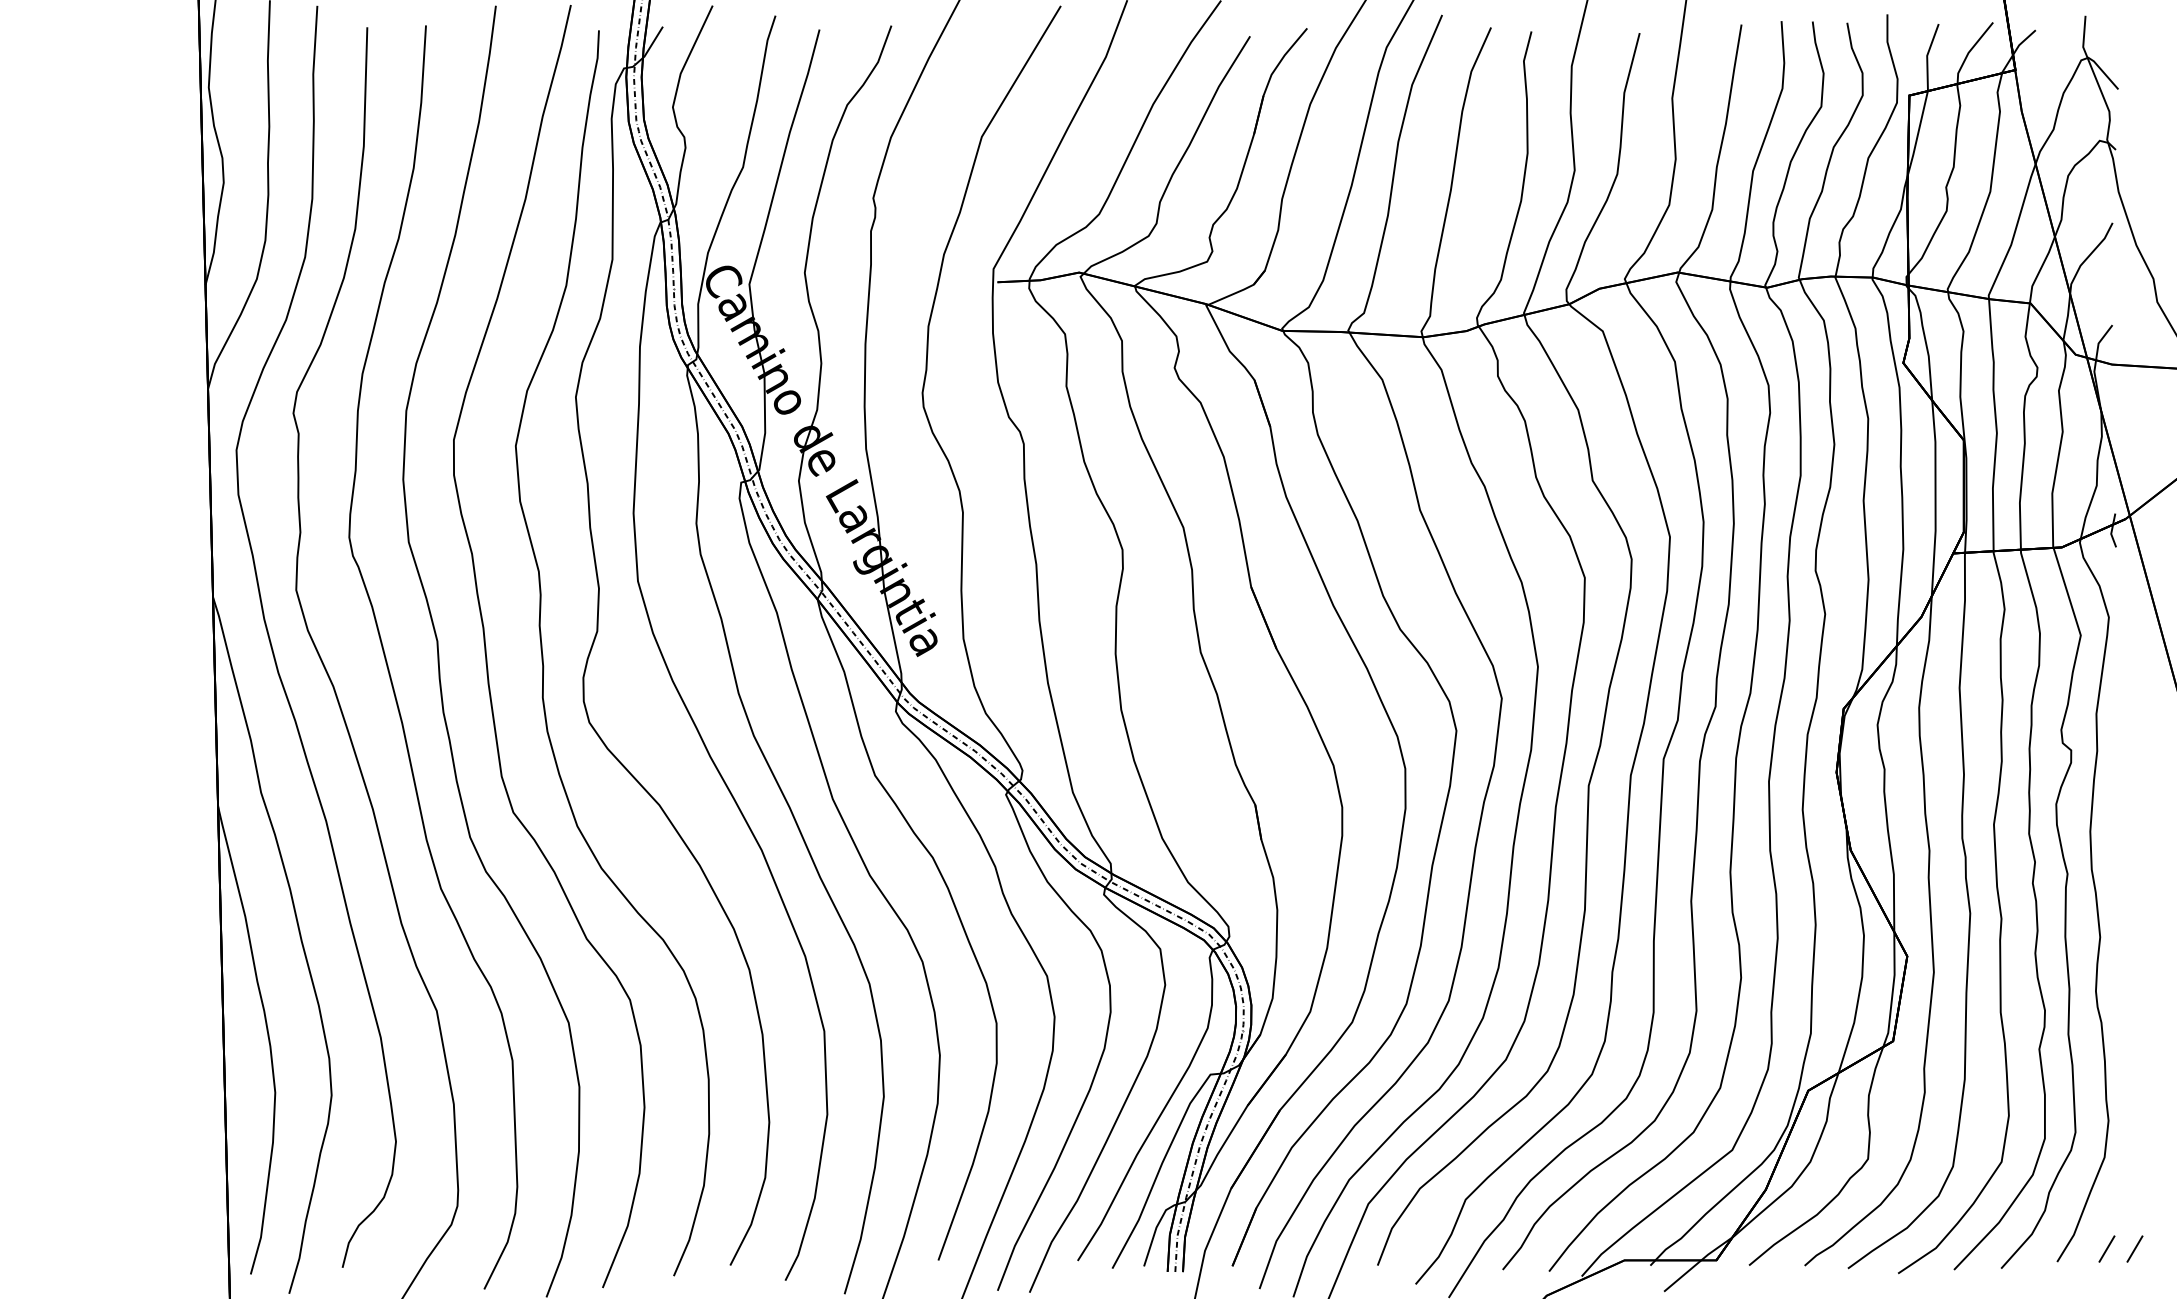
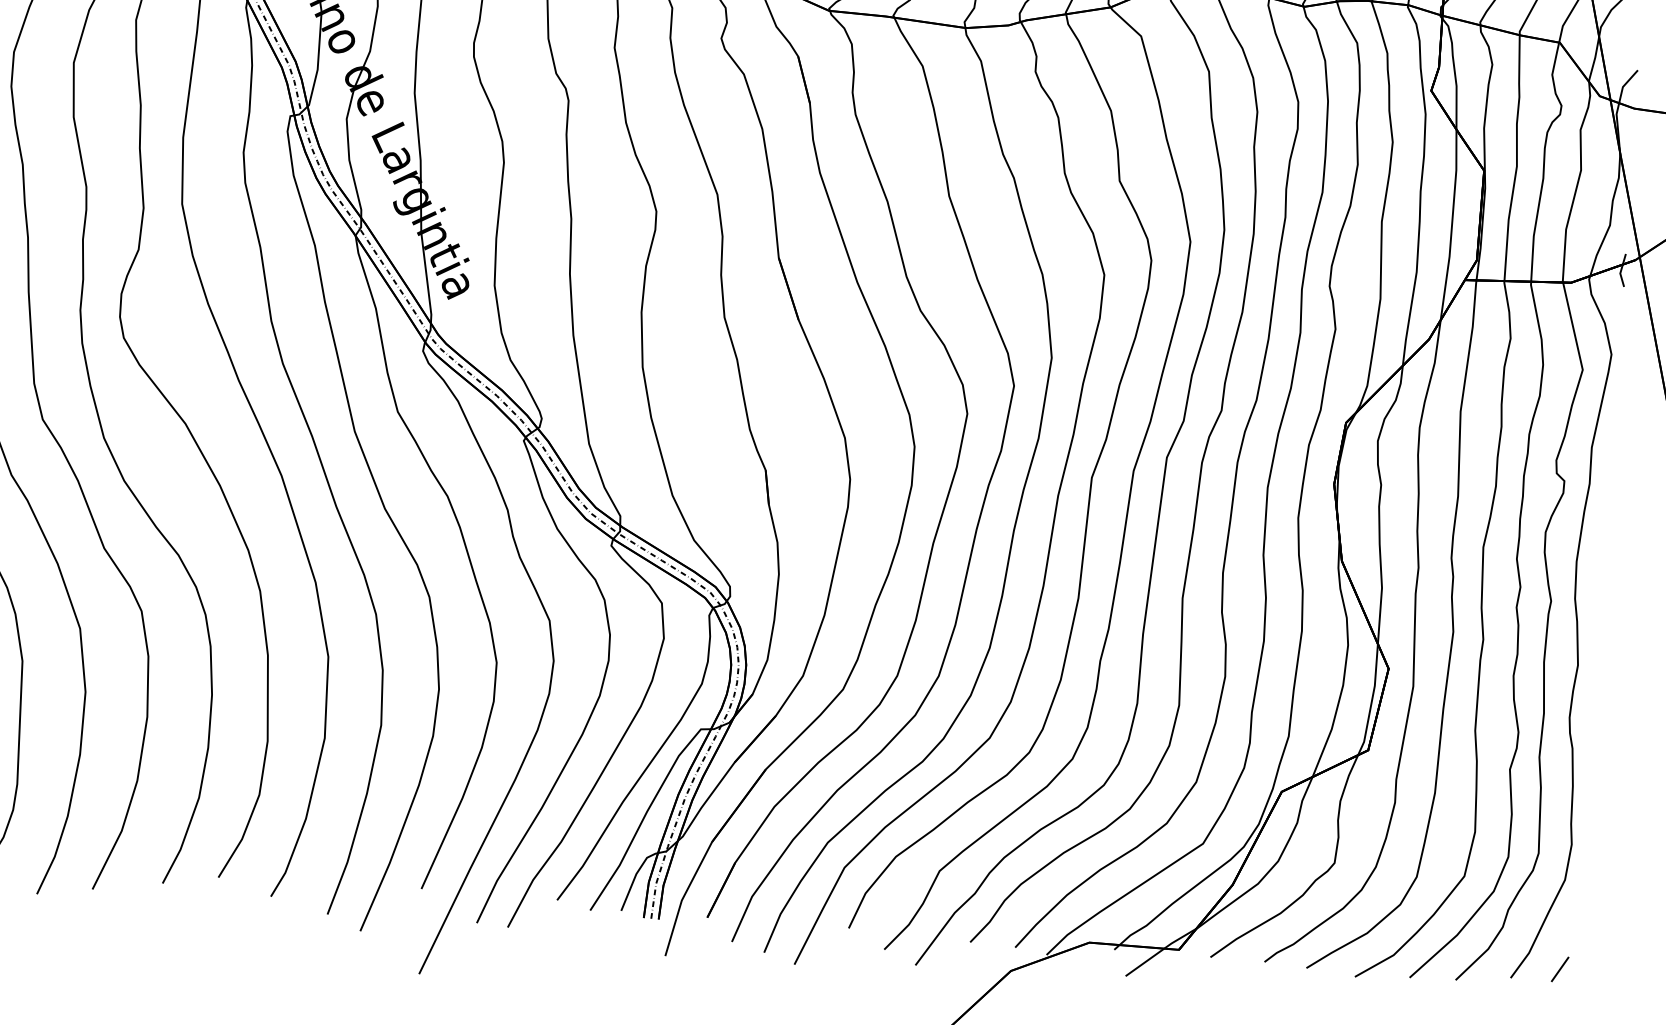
line: (2134, 1248) -> (1587, 971), removed

